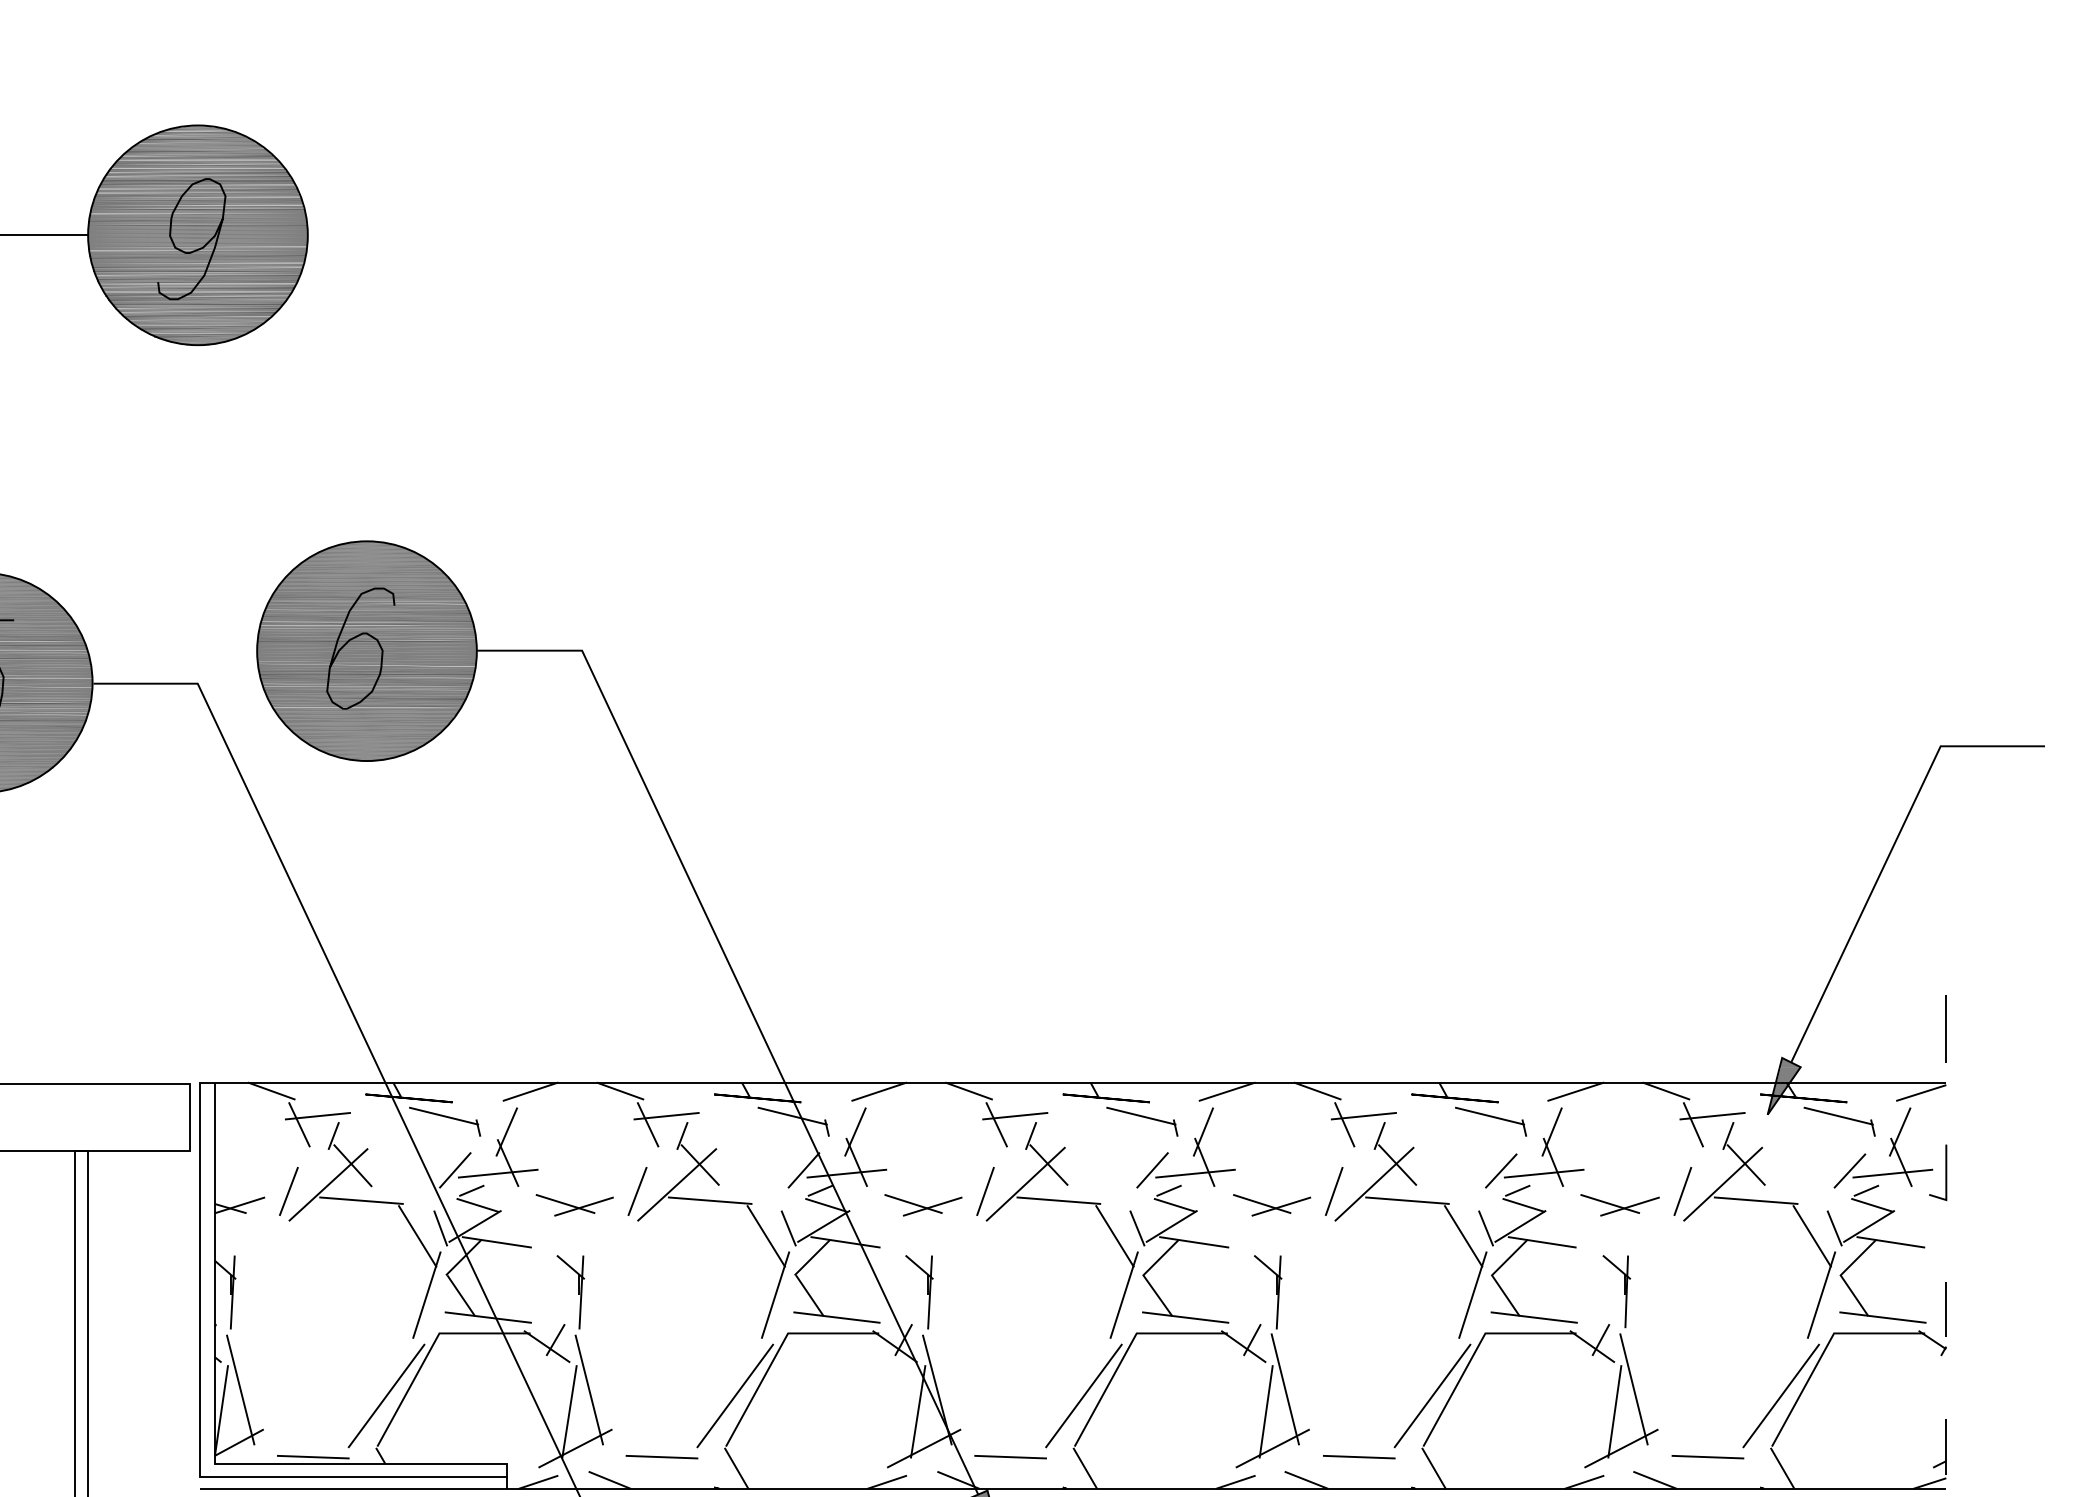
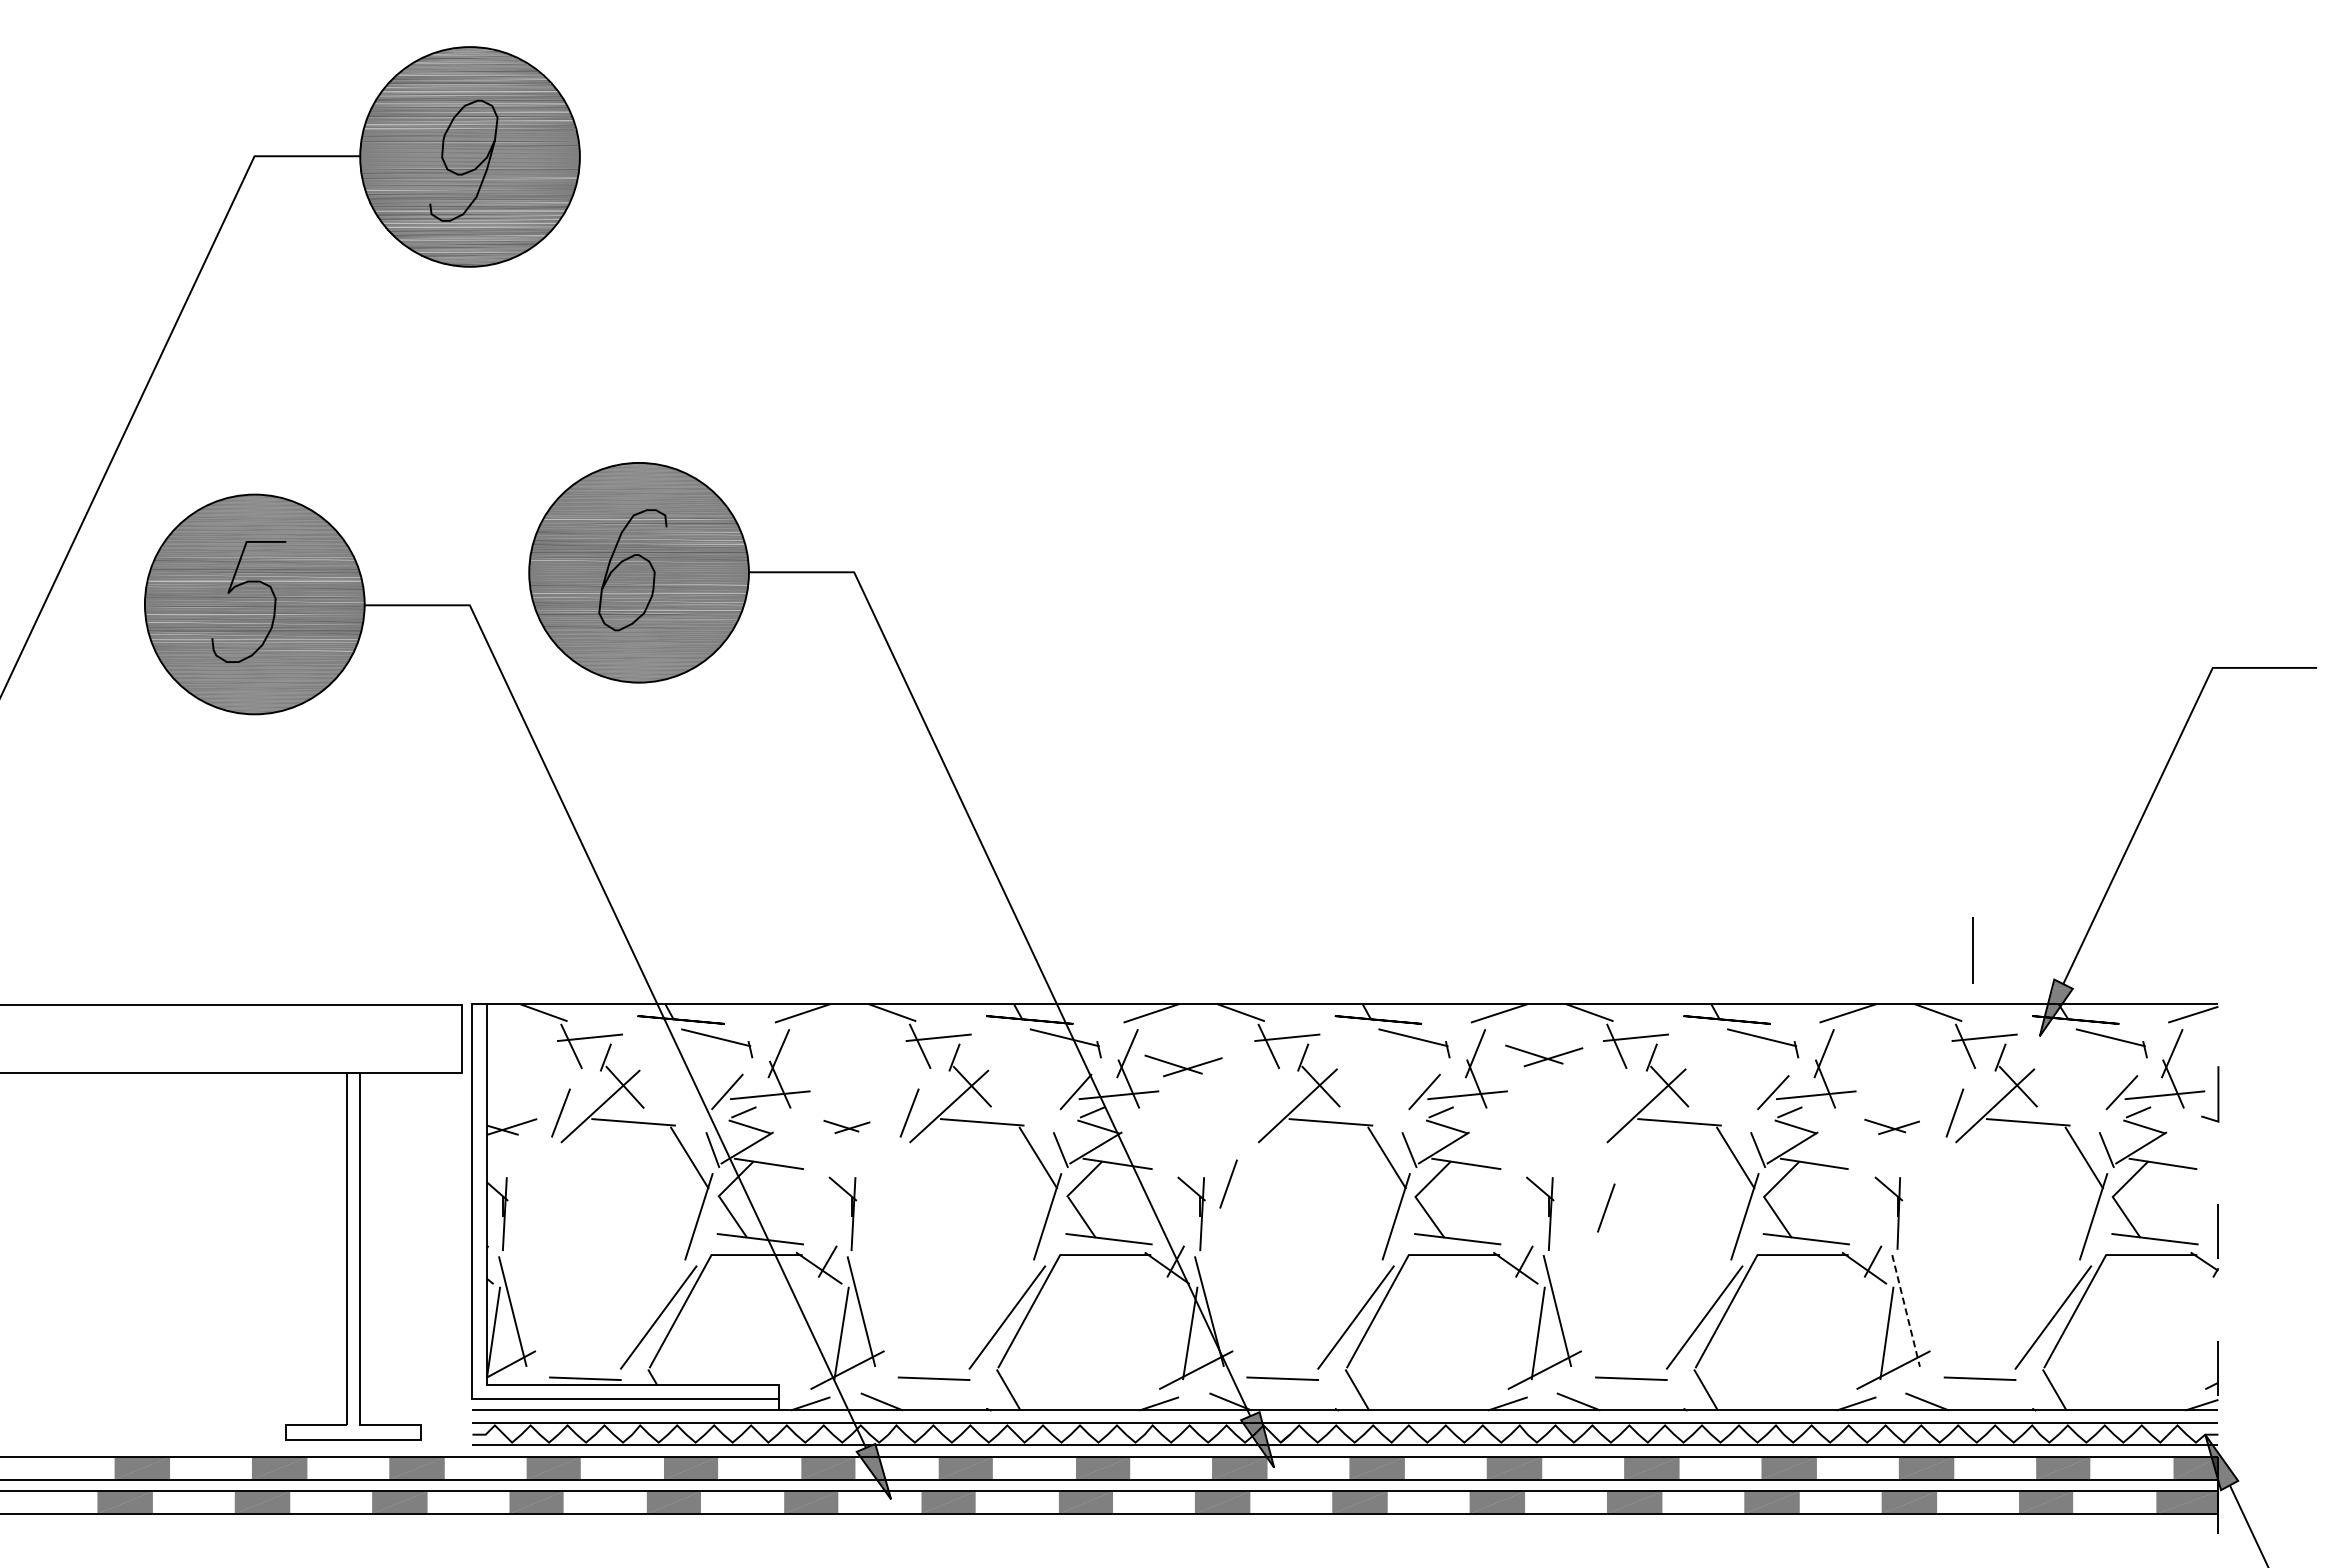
line: (1945, 1028) -> (1972, 950), moved
line: (985, 1190) -> (1228, 1183), moved
line: (1334, 1190) -> (1606, 1207), moved
part: (574, 1204) -> (846, 1126), size x0.6
part: (923, 1204) -> (1183, 1065), moved
part: (1272, 1204) -> (1544, 1055), moved
part: (1619, 1204) -> (1891, 1126), size x0.7
line: (1634, 1388) -> (1906, 1310), solid -> dashed

